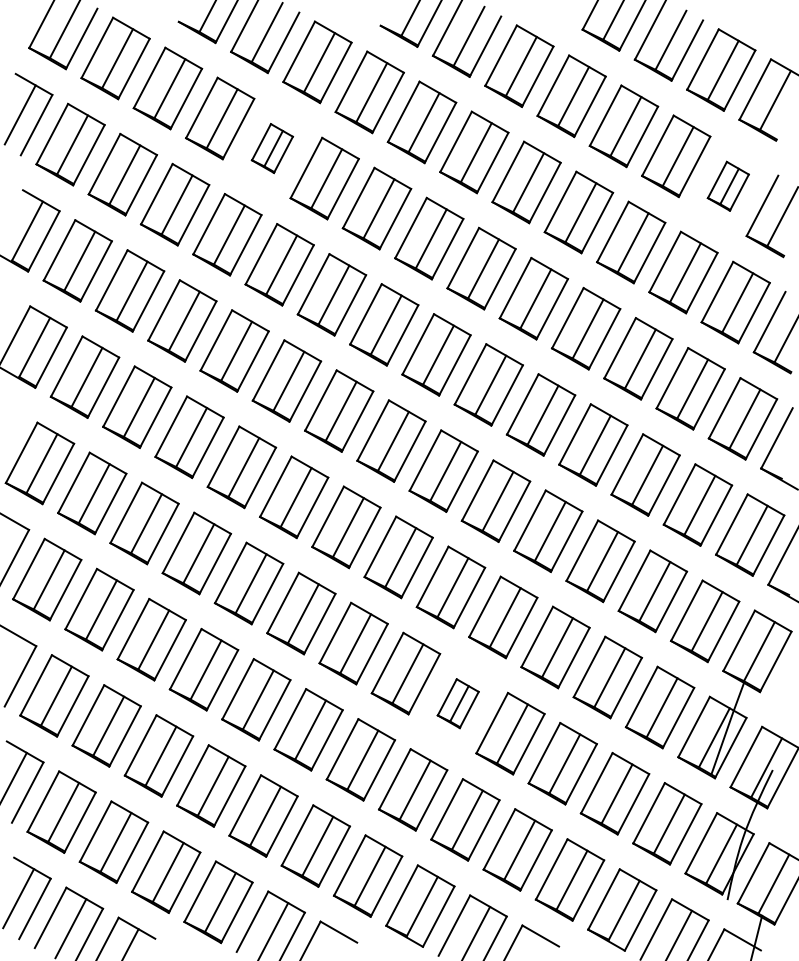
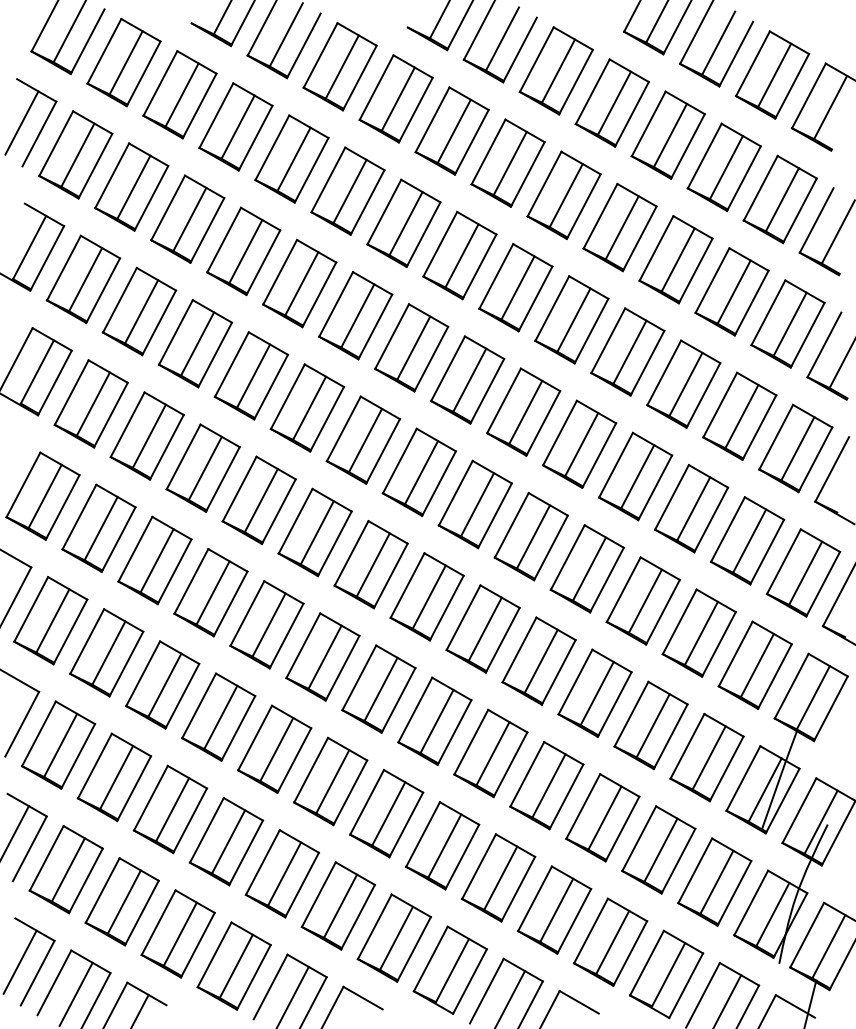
part: (272, 148) -> (291, 158), size x1.67
part: (727, 186) -> (779, 199), size x1.67
part: (457, 703) -> (490, 753), size x1.67

